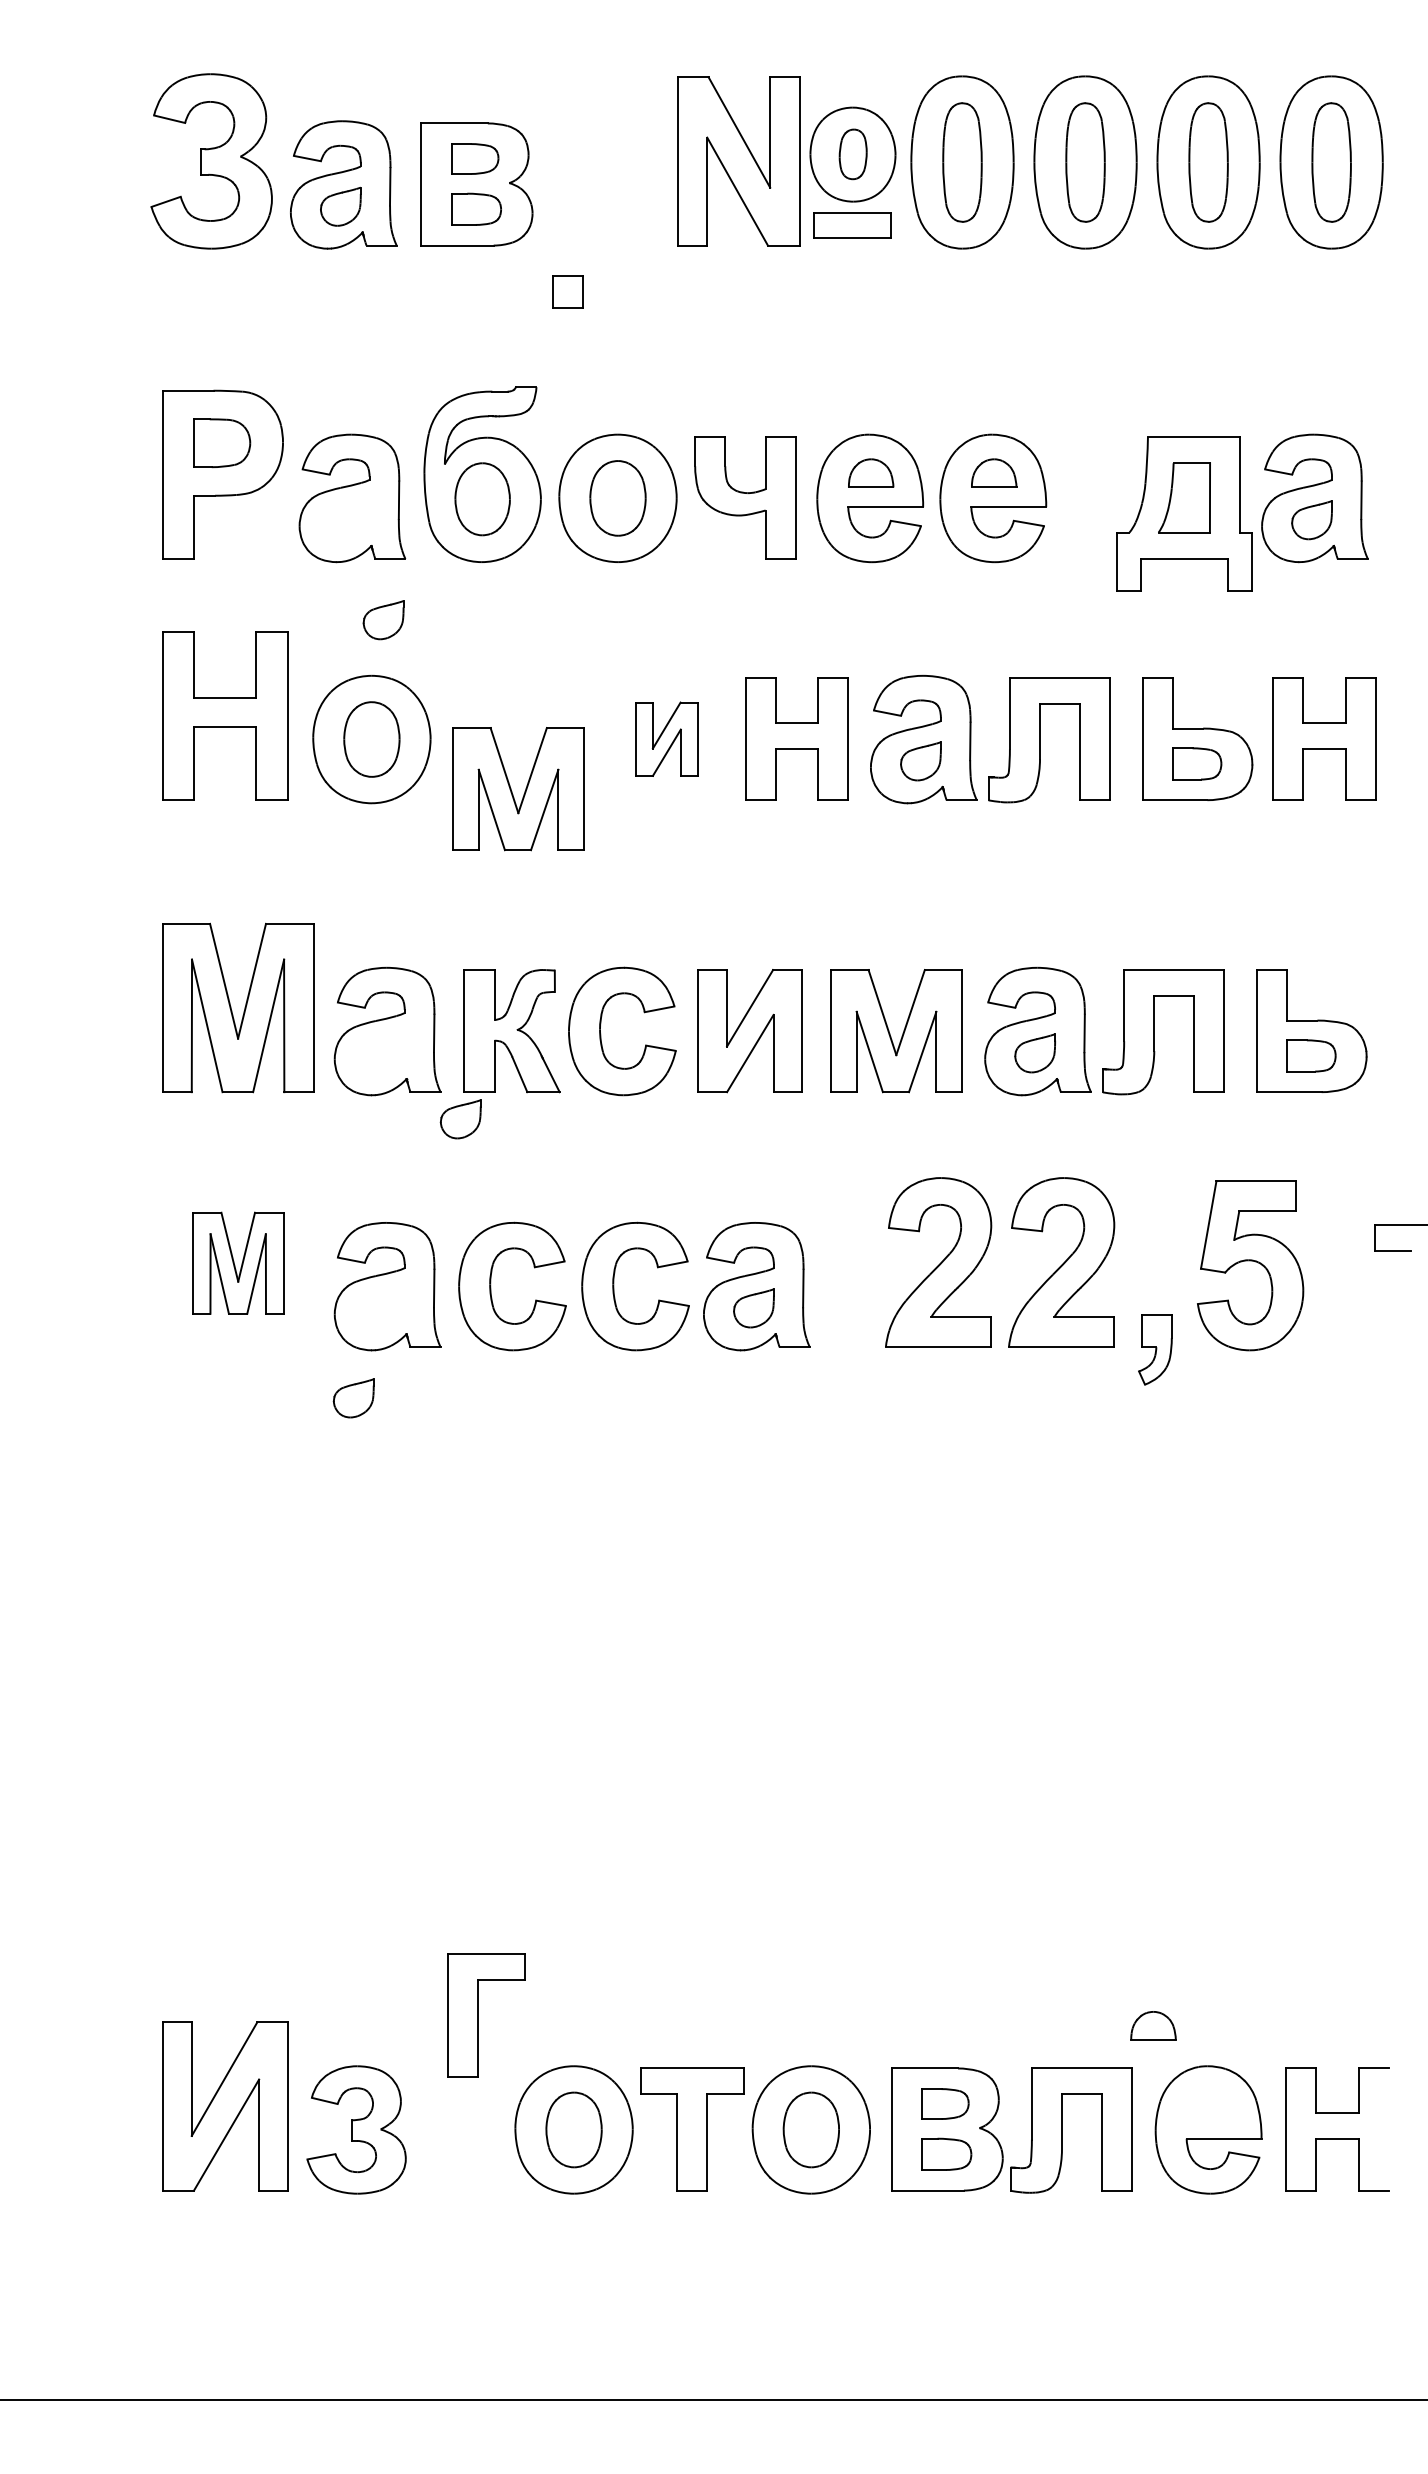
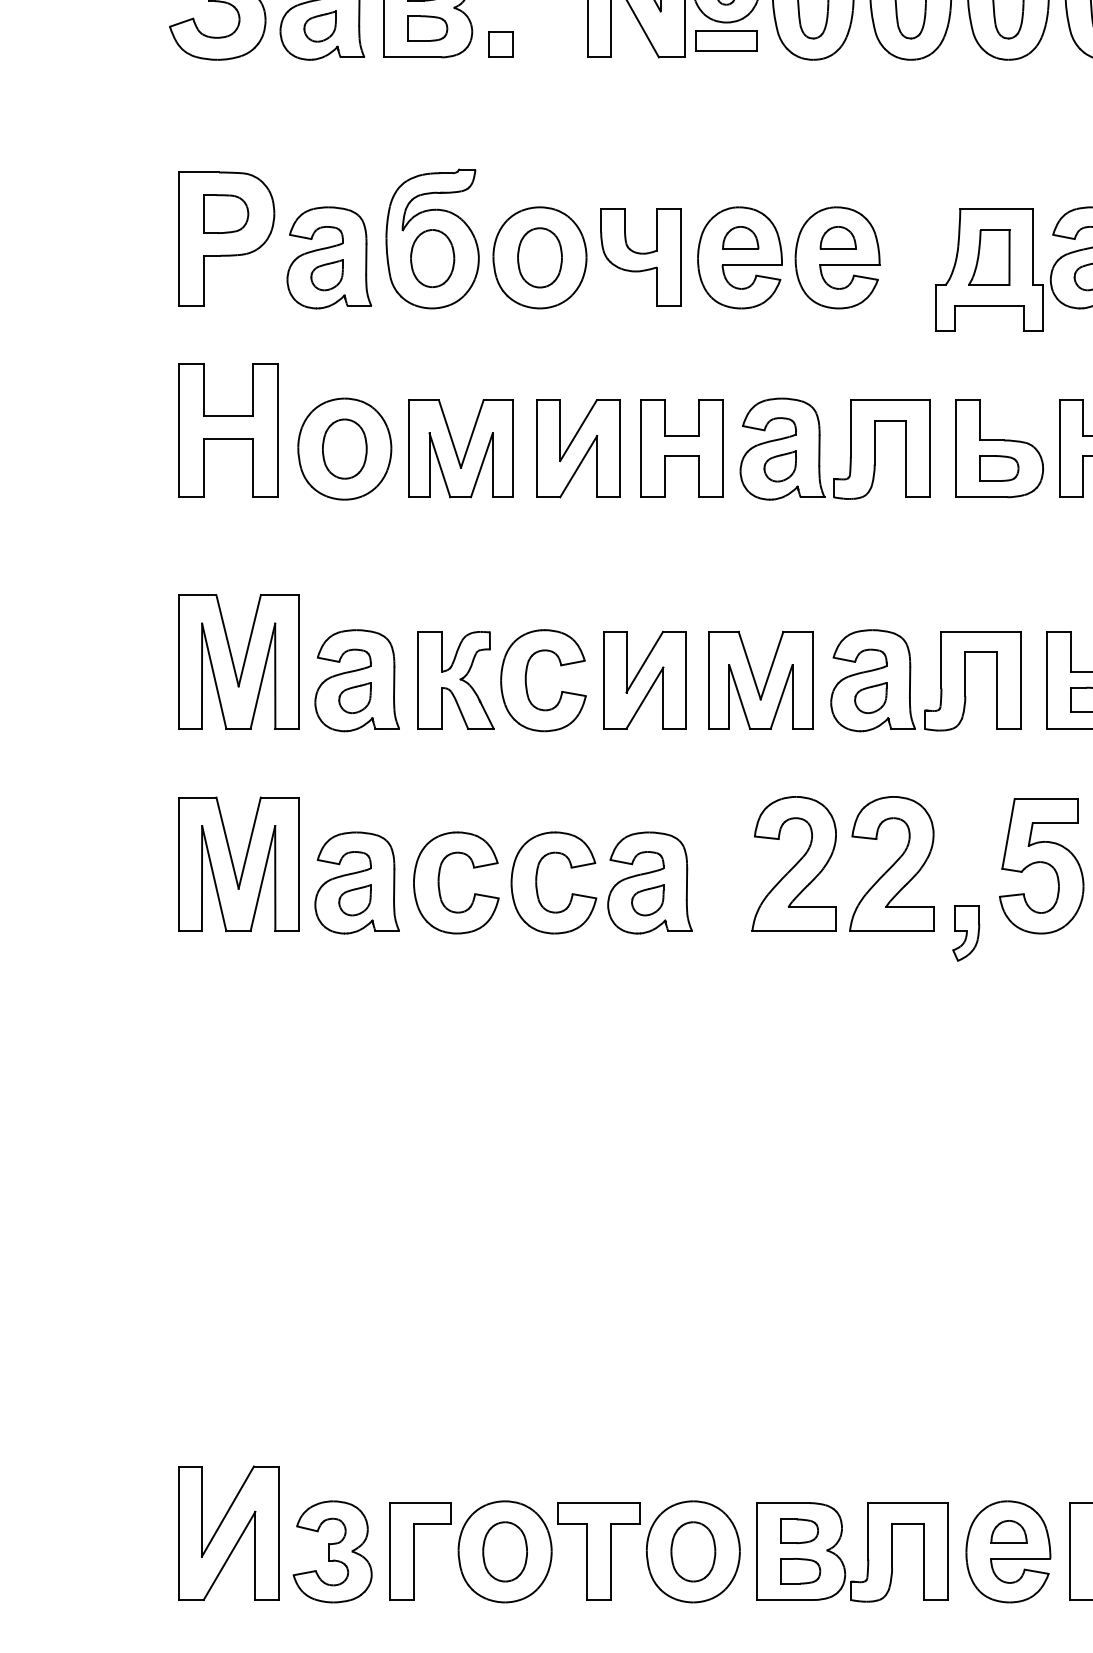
part: (567, 291) -> (499, 44), moved
part: (383, 620) -> (327, 275), moved
part: (666, 739) -> (578, 449), size x1.67
part: (512, 791) -> (456, 450), moved
part: (460, 1119) -> (354, 698), moved
part: (238, 1263) -> (239, 864), size x1.67
part: (353, 1398) -> (354, 900), moved
part: (478, 2015) -> (414, 1551), moved
part: (1153, 2025) -> (1009, 1531), moved

